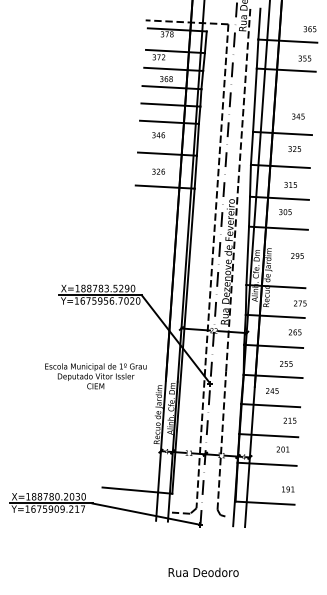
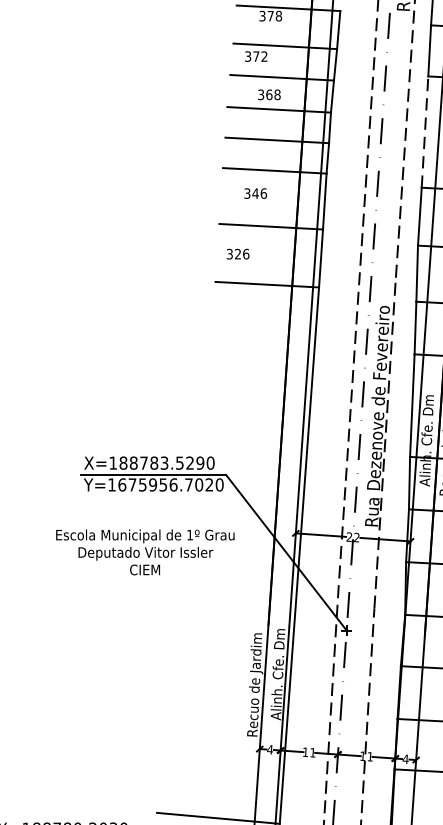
line: (254, 100) -> (424, 132), solid -> dashed
text: (158, 171) -> (237, 253), moved
text: (95, 376) -> (144, 552), moved

